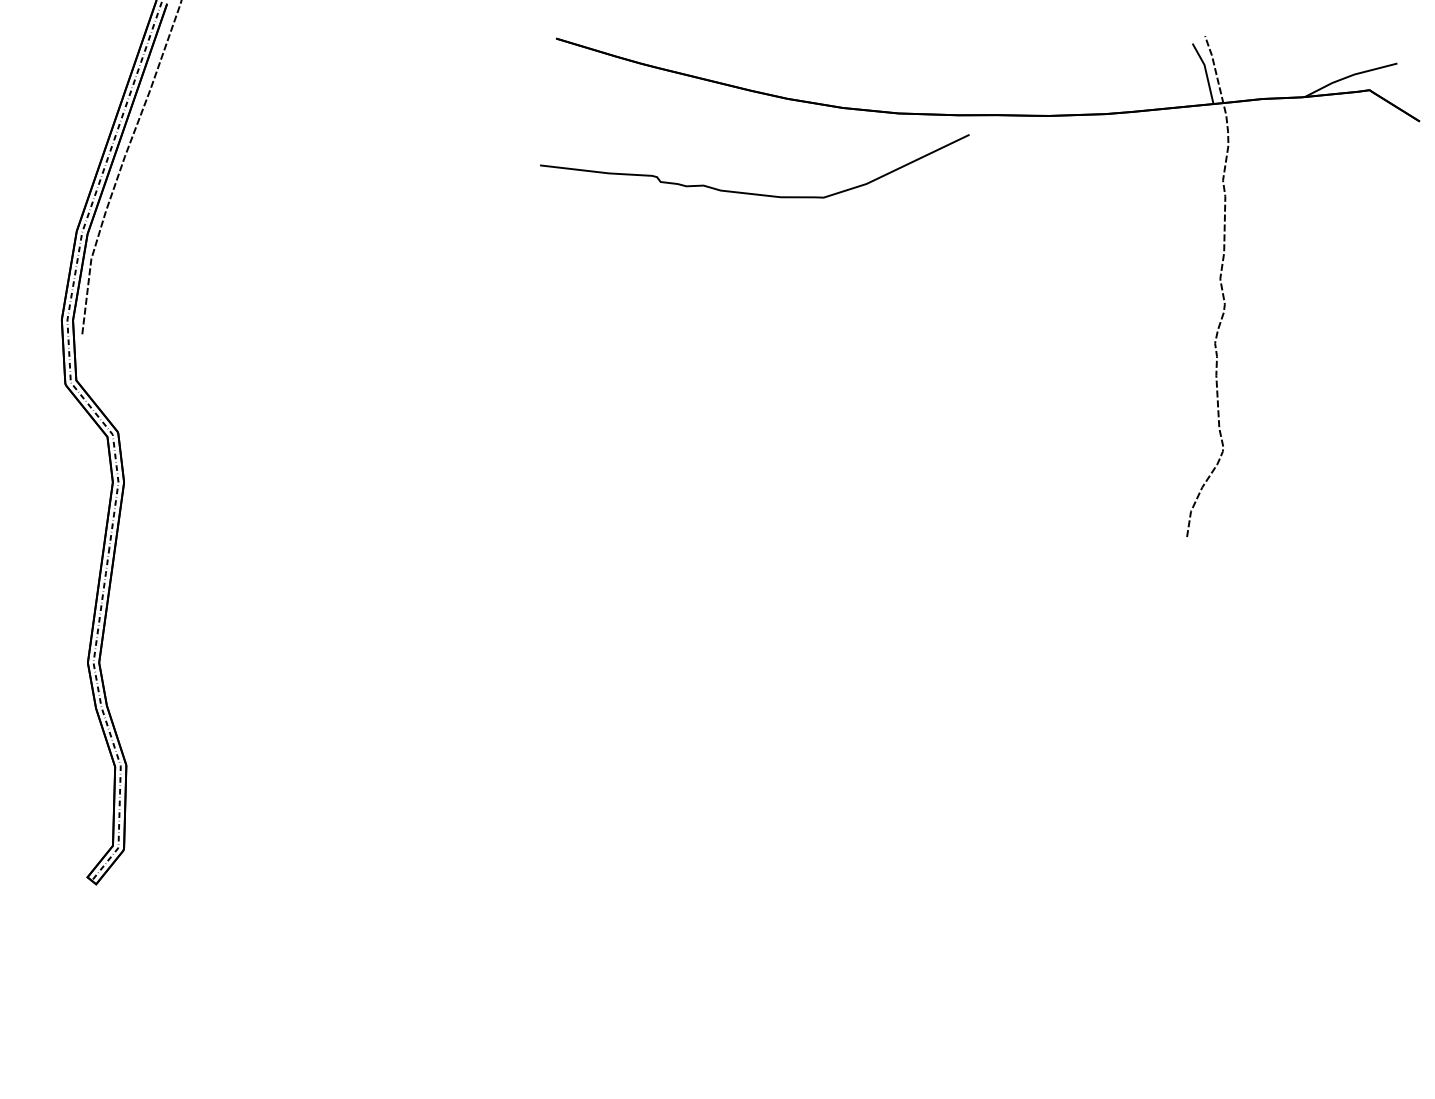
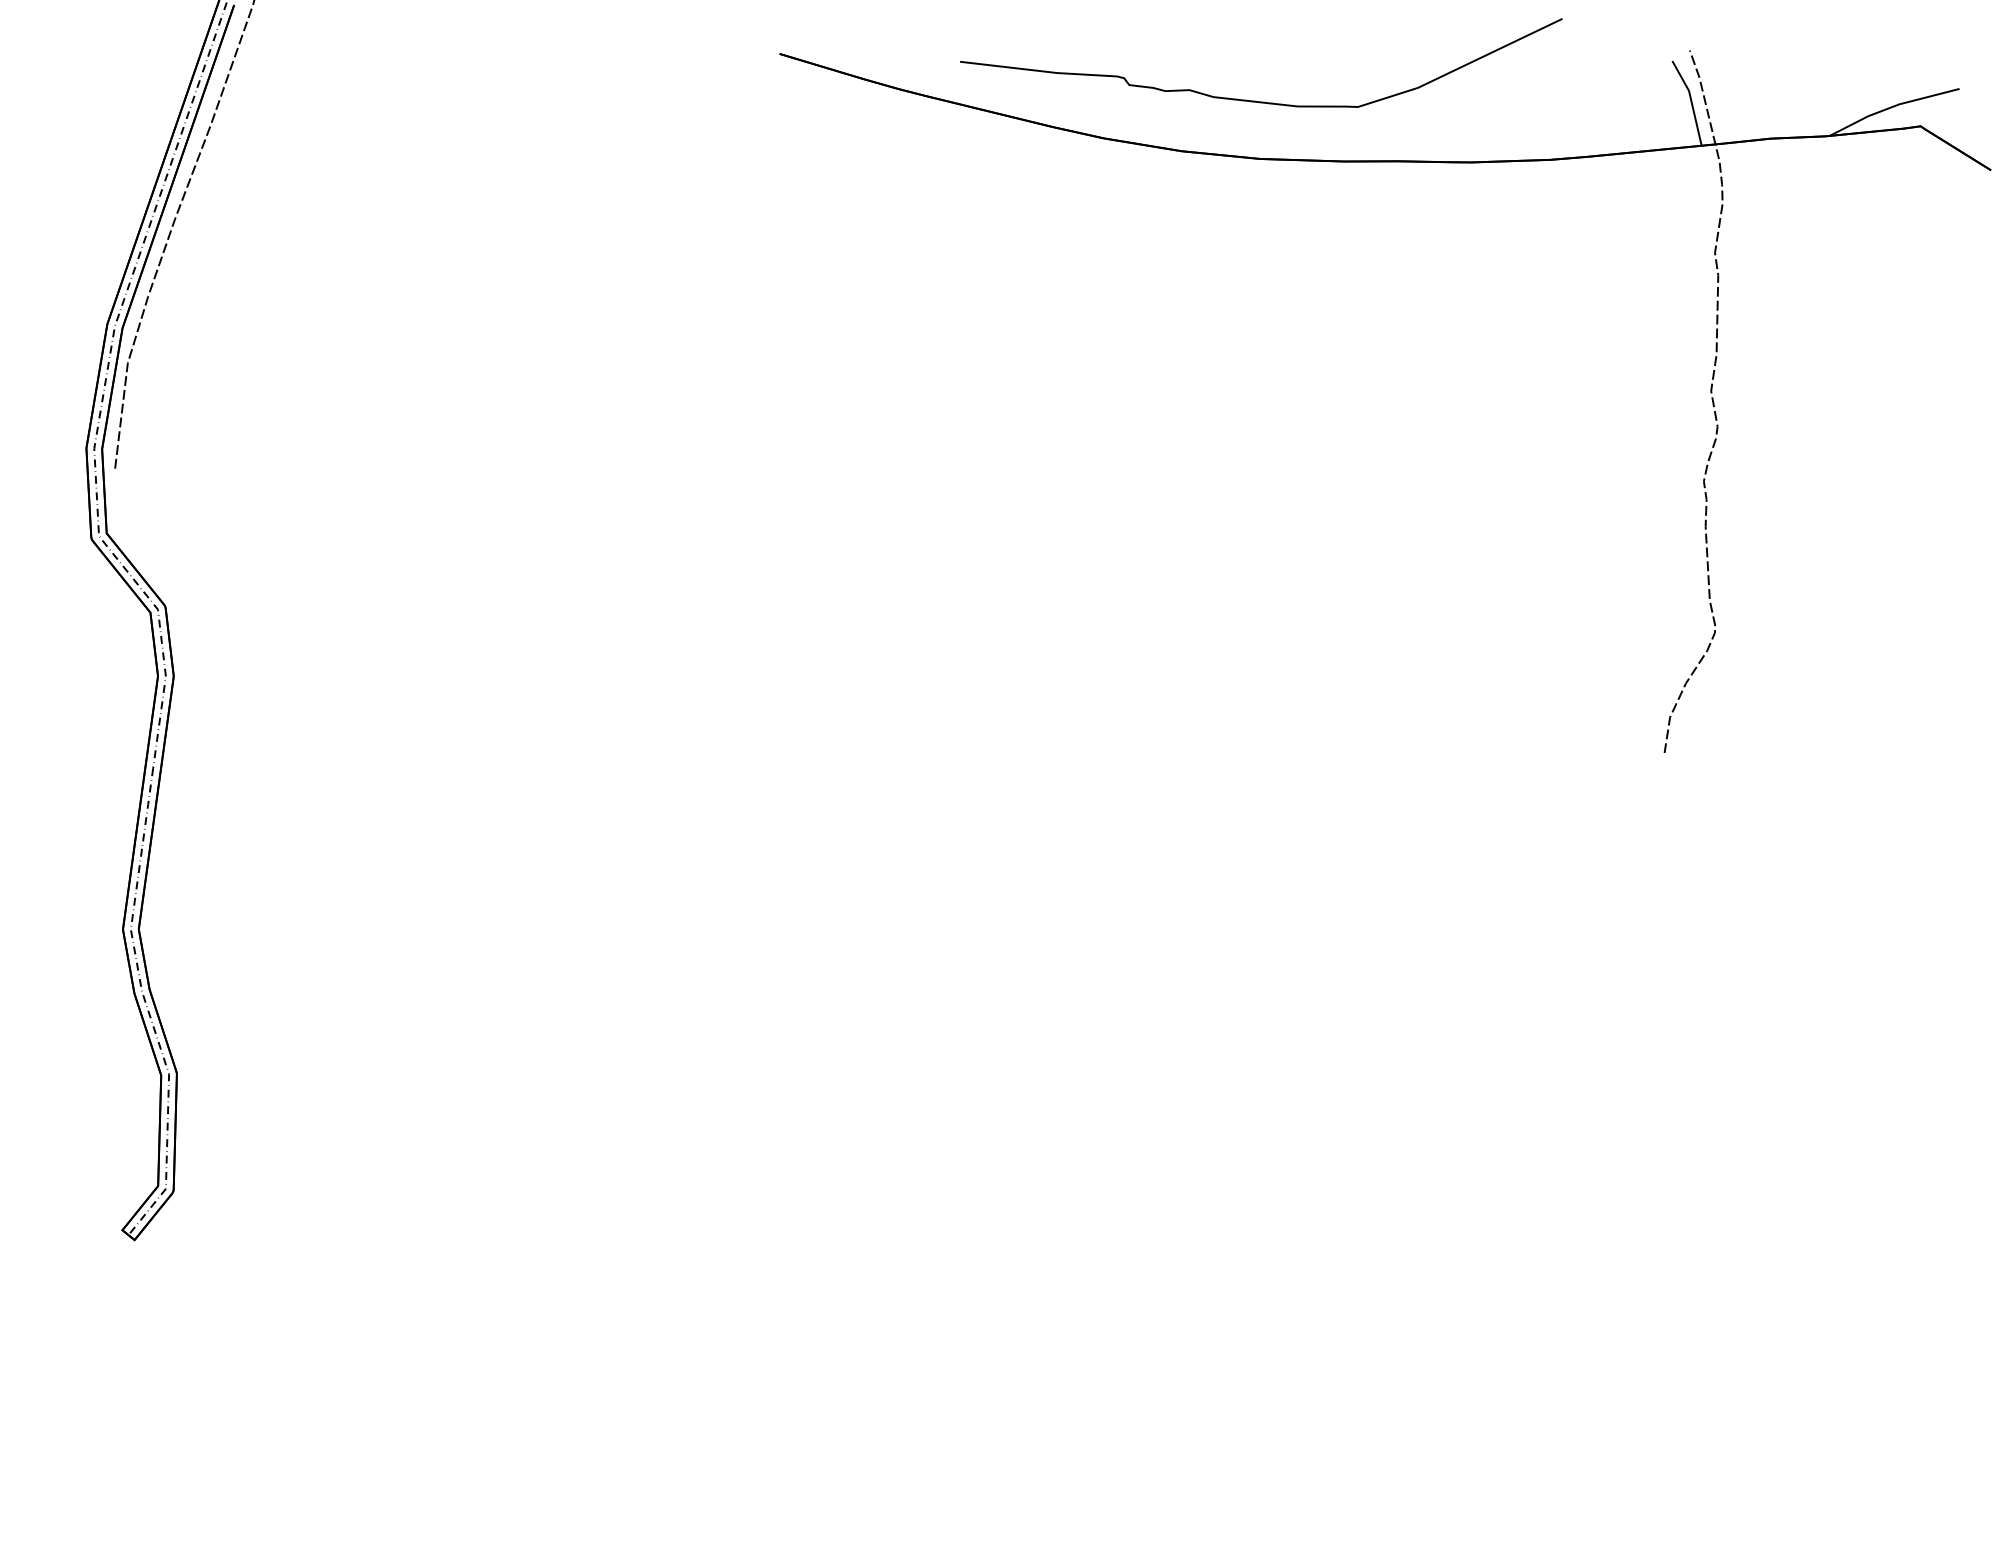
curve: (750, 193) -> (1255, 100), moved

